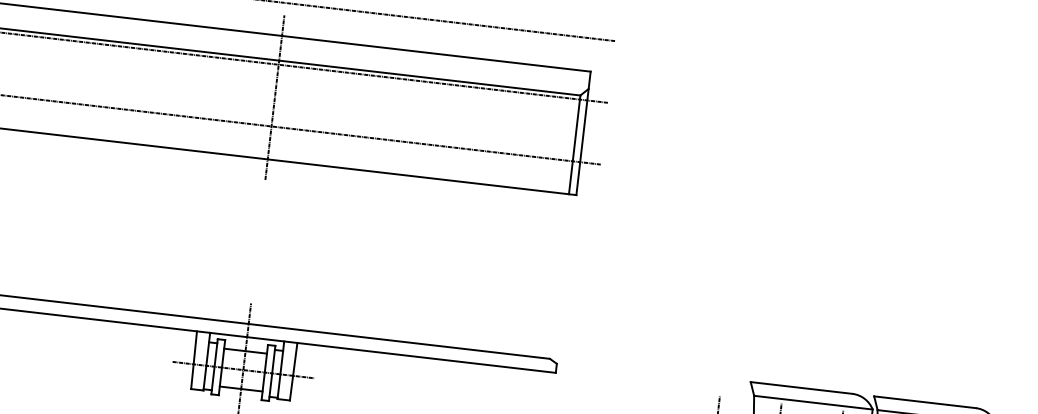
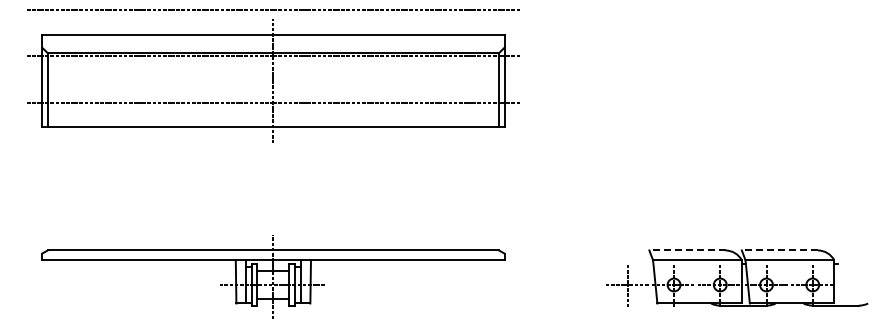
line: (800, 387) -> (686, 250), solid -> dashed
line: (924, 402) -> (779, 250), solid -> dashed

